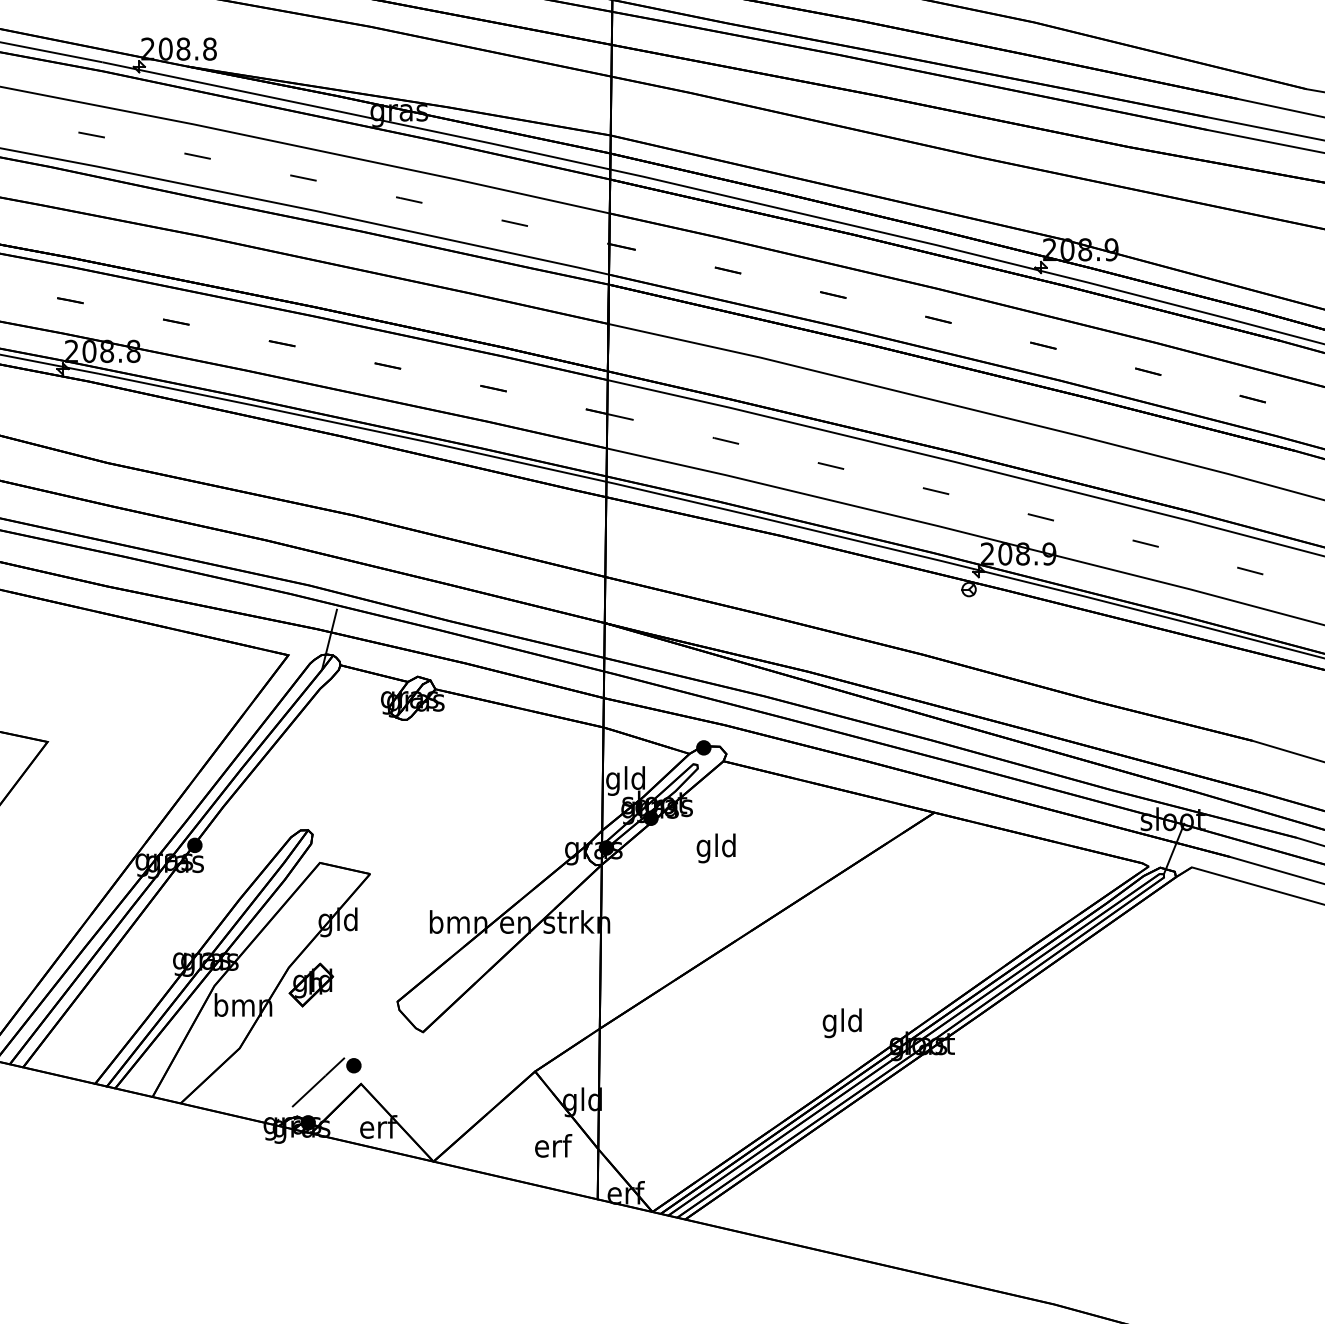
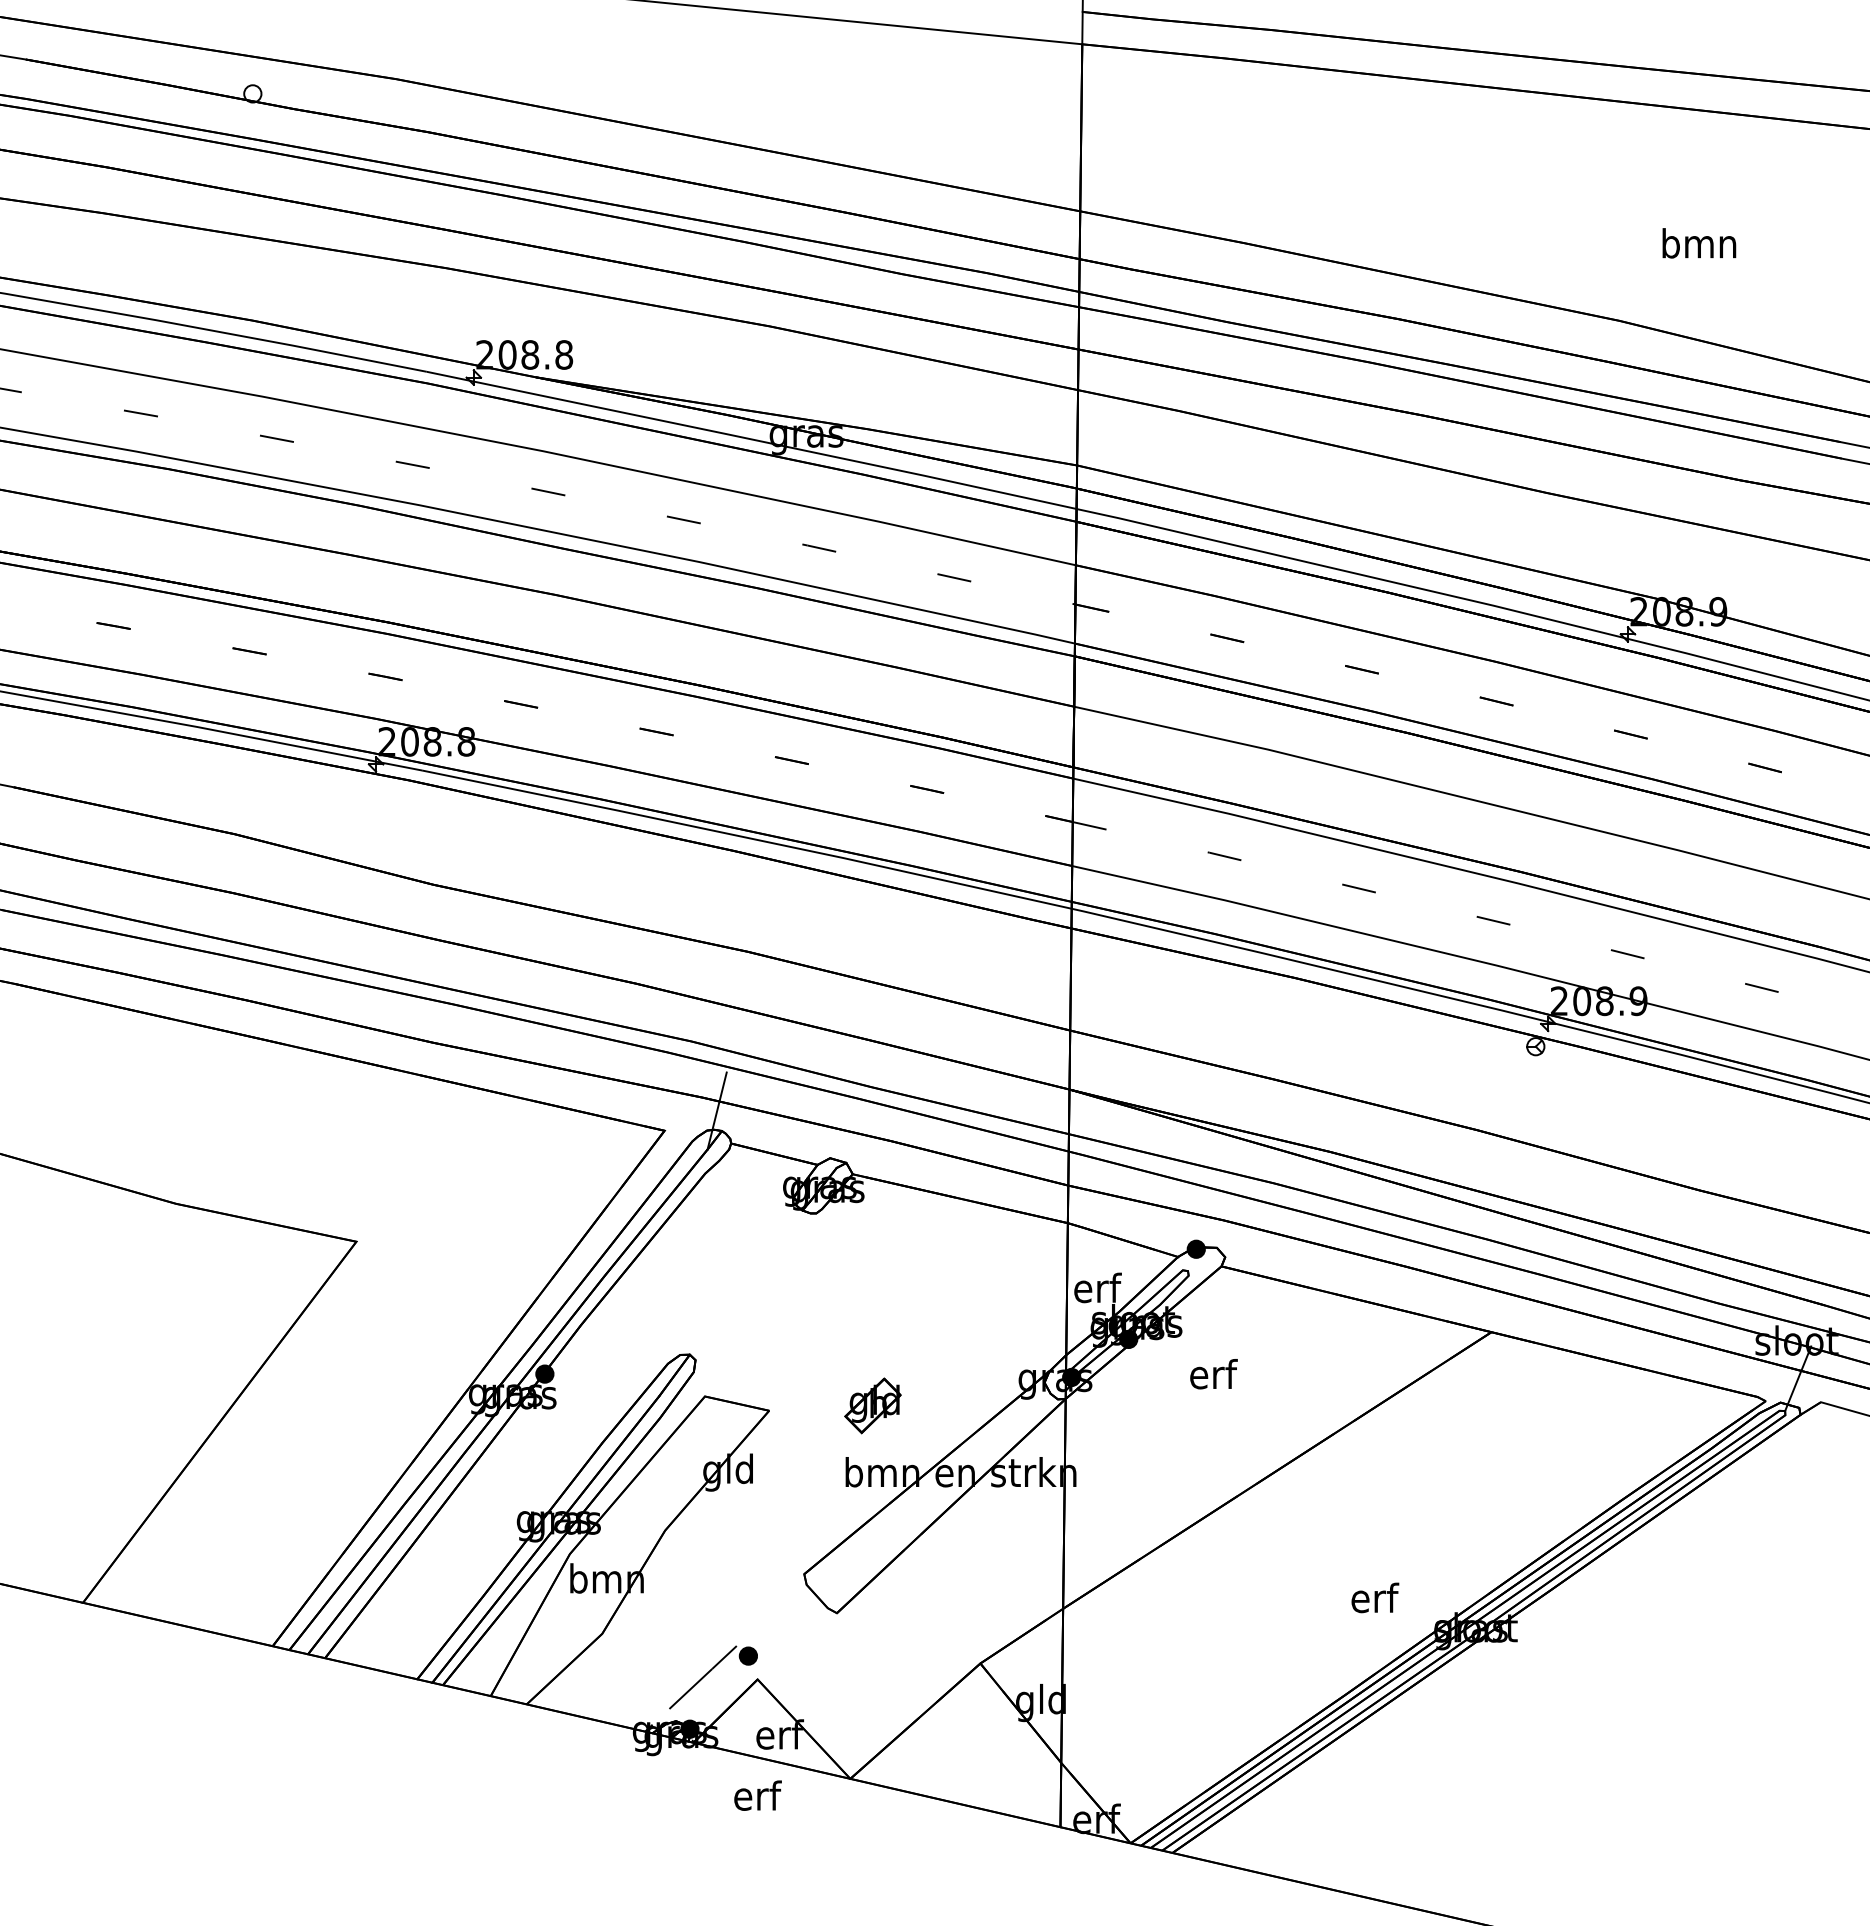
text: (625, 780) -> (1096, 1291), gld -> erf
text: (716, 848) -> (1212, 1378), gld -> erf
part: (310, 984) -> (872, 1405), moved
text: (842, 1023) -> (1373, 1601), gld -> erf
text: (553, 1145) -> (757, 1795), moved

